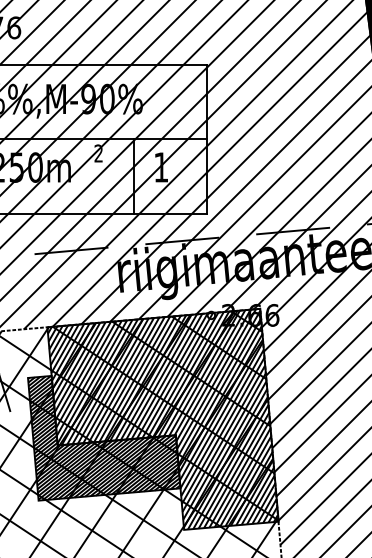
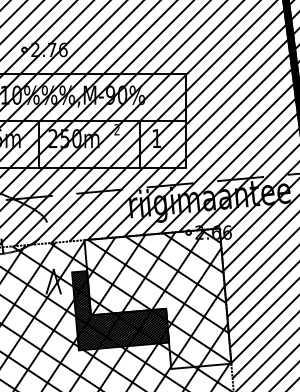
hatch: (162, 419) -> (157, 298), removed

